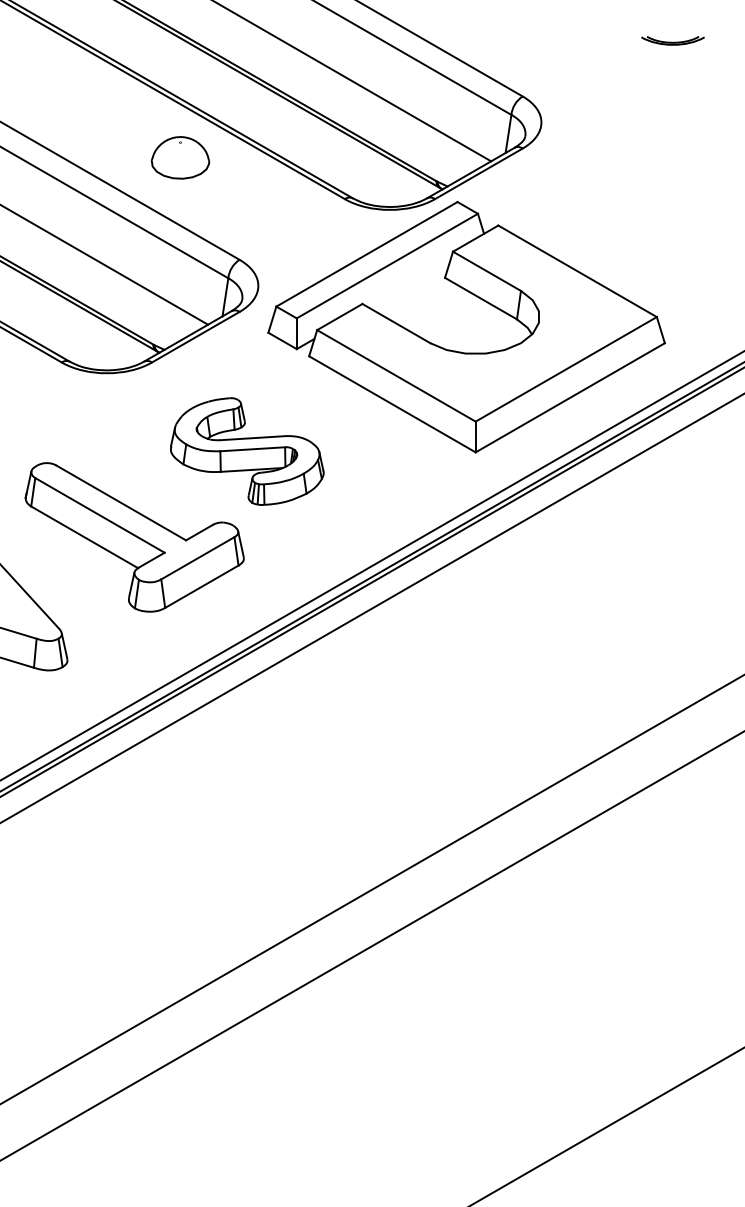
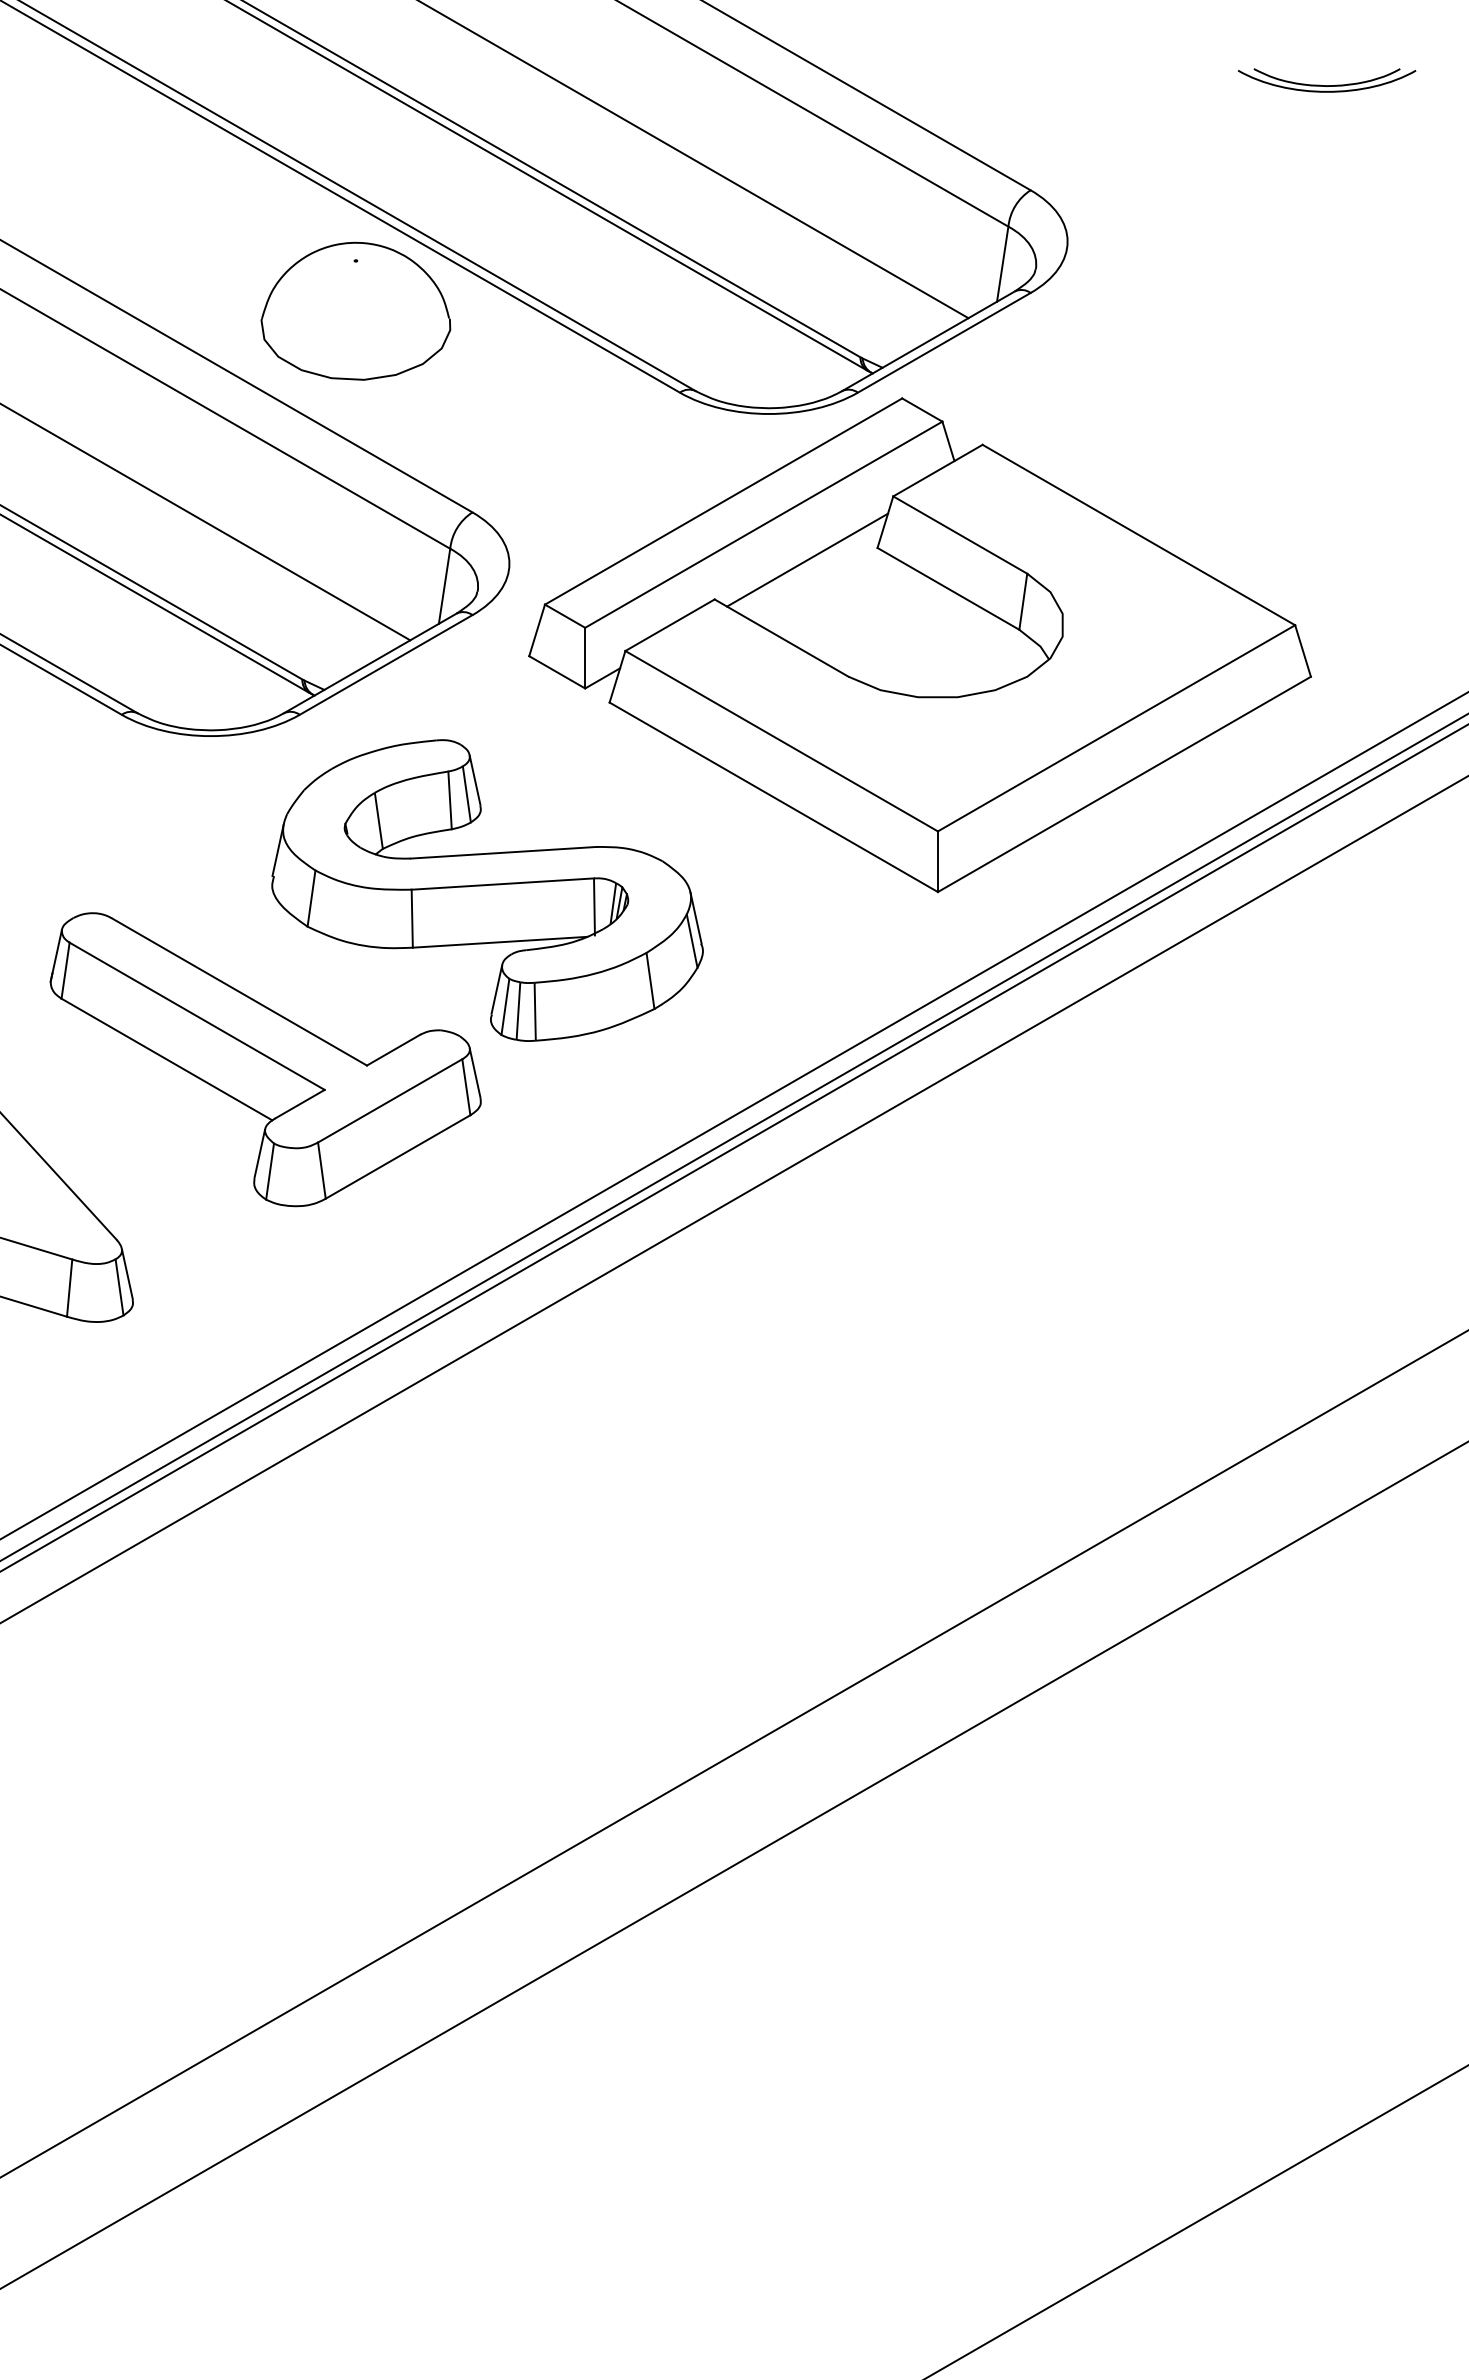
part: (672, 40) -> (1326, 79), size x1.43
part: (180, 157) -> (355, 310), size x1.67
line: (409, 283) -> (807, 559), added
part: (247, 451) -> (488, 890), size x1.43

